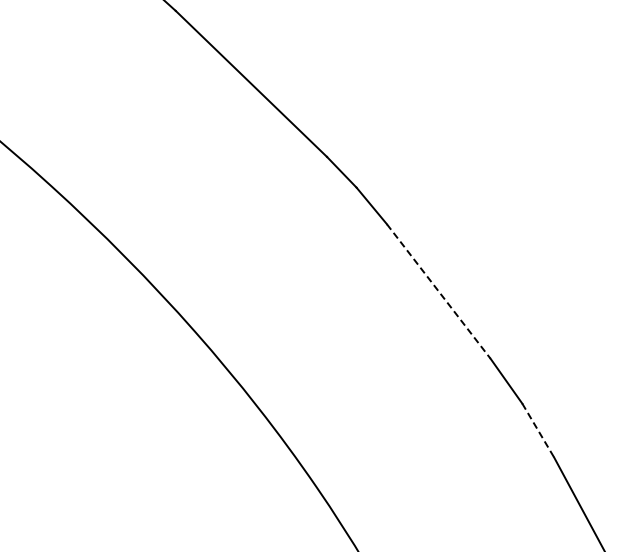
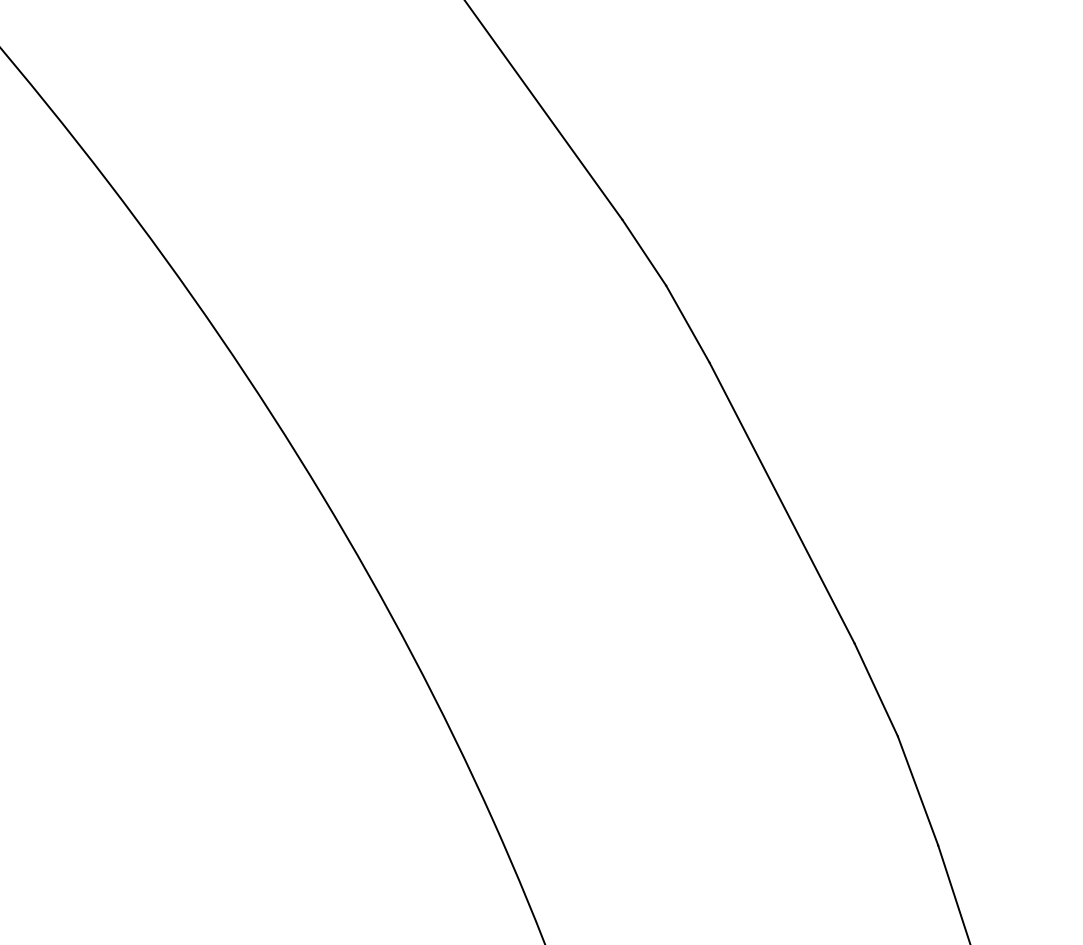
line: (438, 291) -> (781, 503), dashed -> solid
line: (538, 430) -> (918, 791), dashed -> solid

